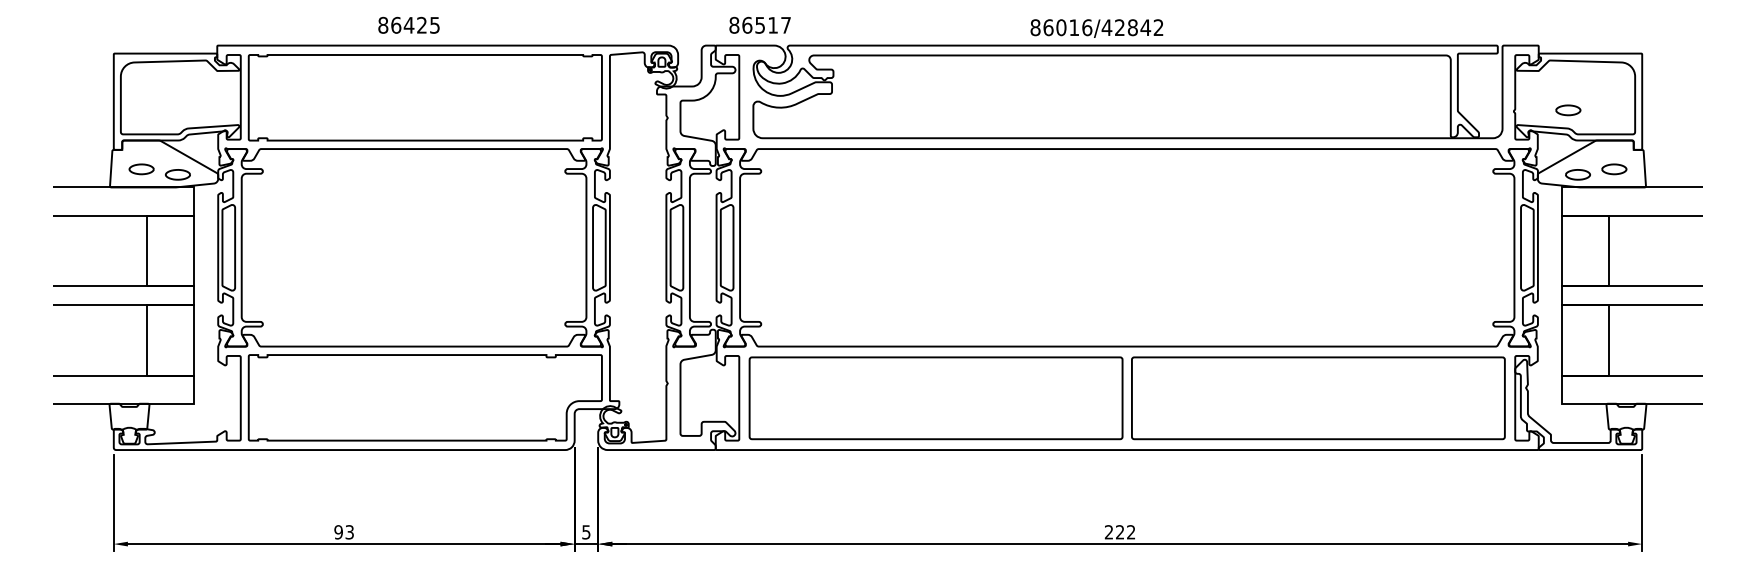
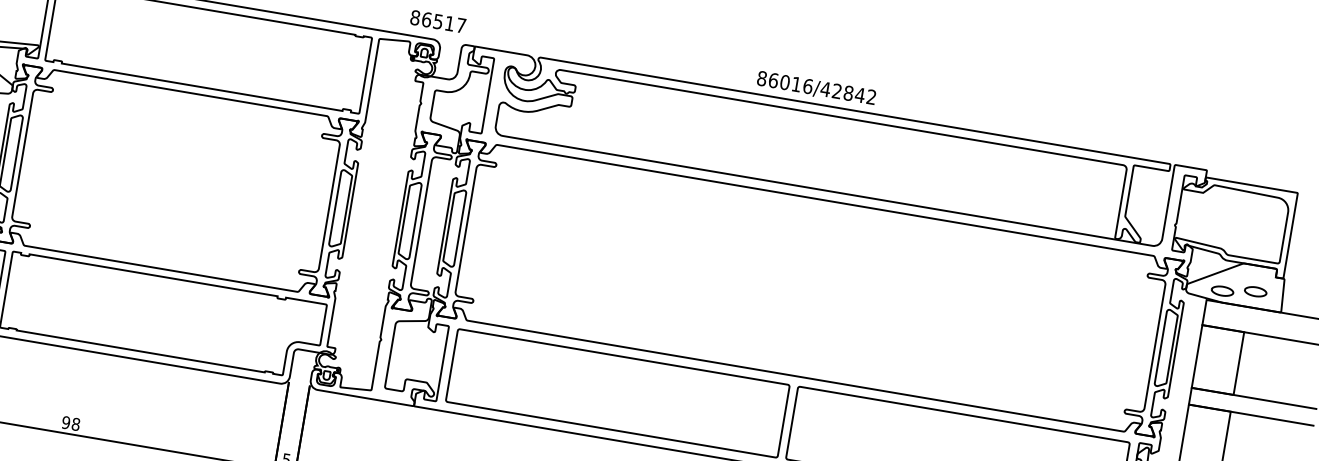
text: (759, 24) -> (437, 20), moved
part: (1568, 110) -> (1223, 232), removed
text: (349, 532) -> (75, 424), 93 -> 98

